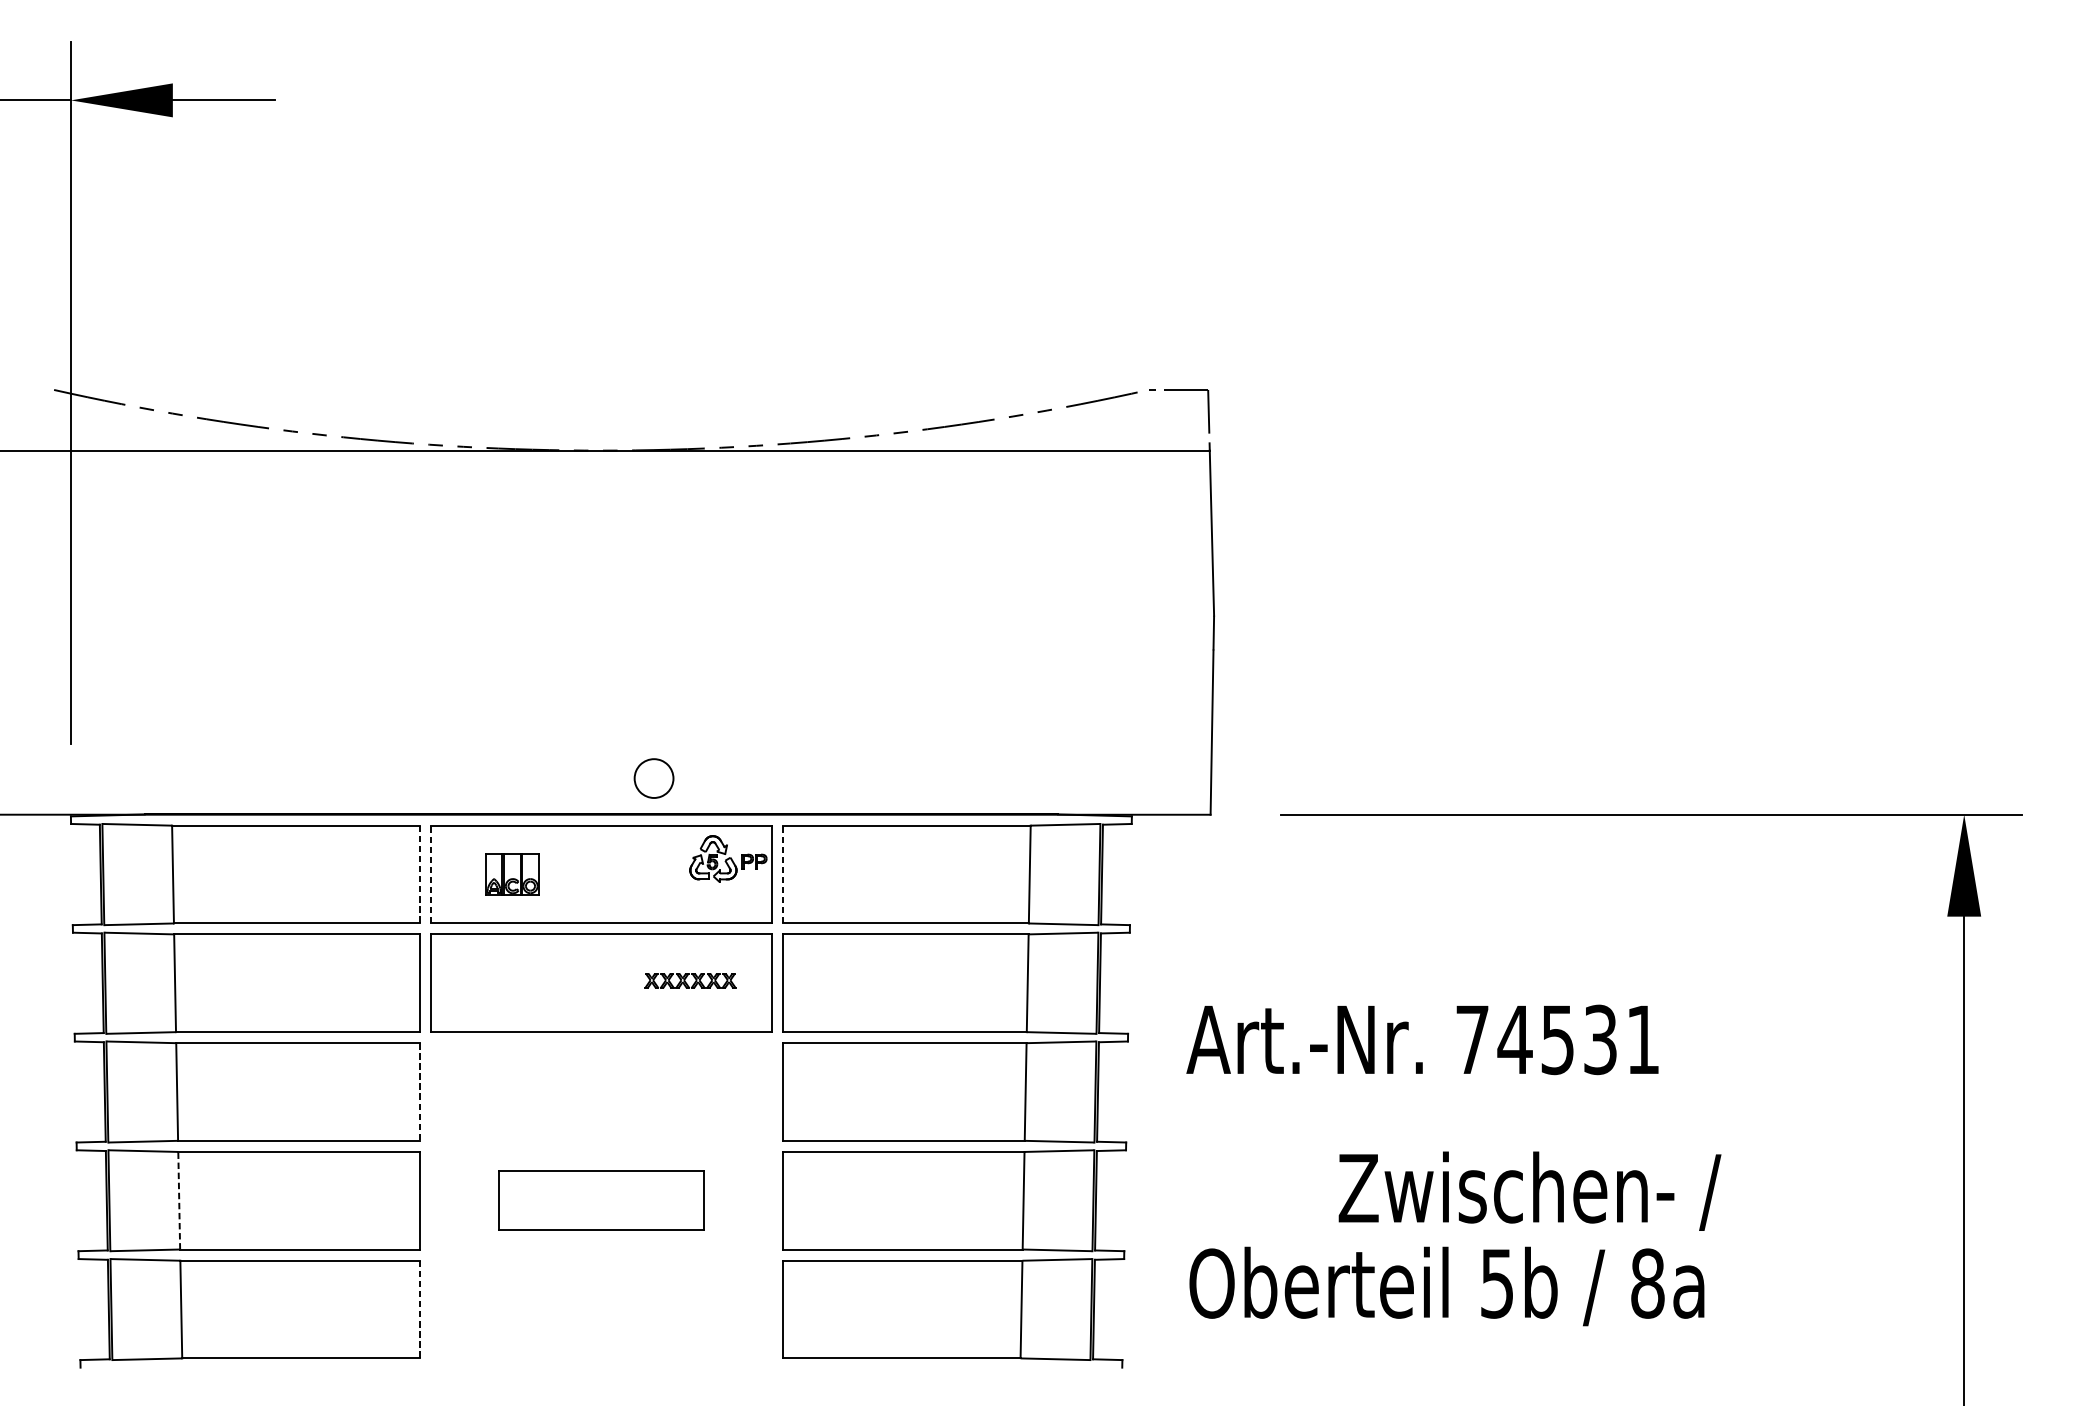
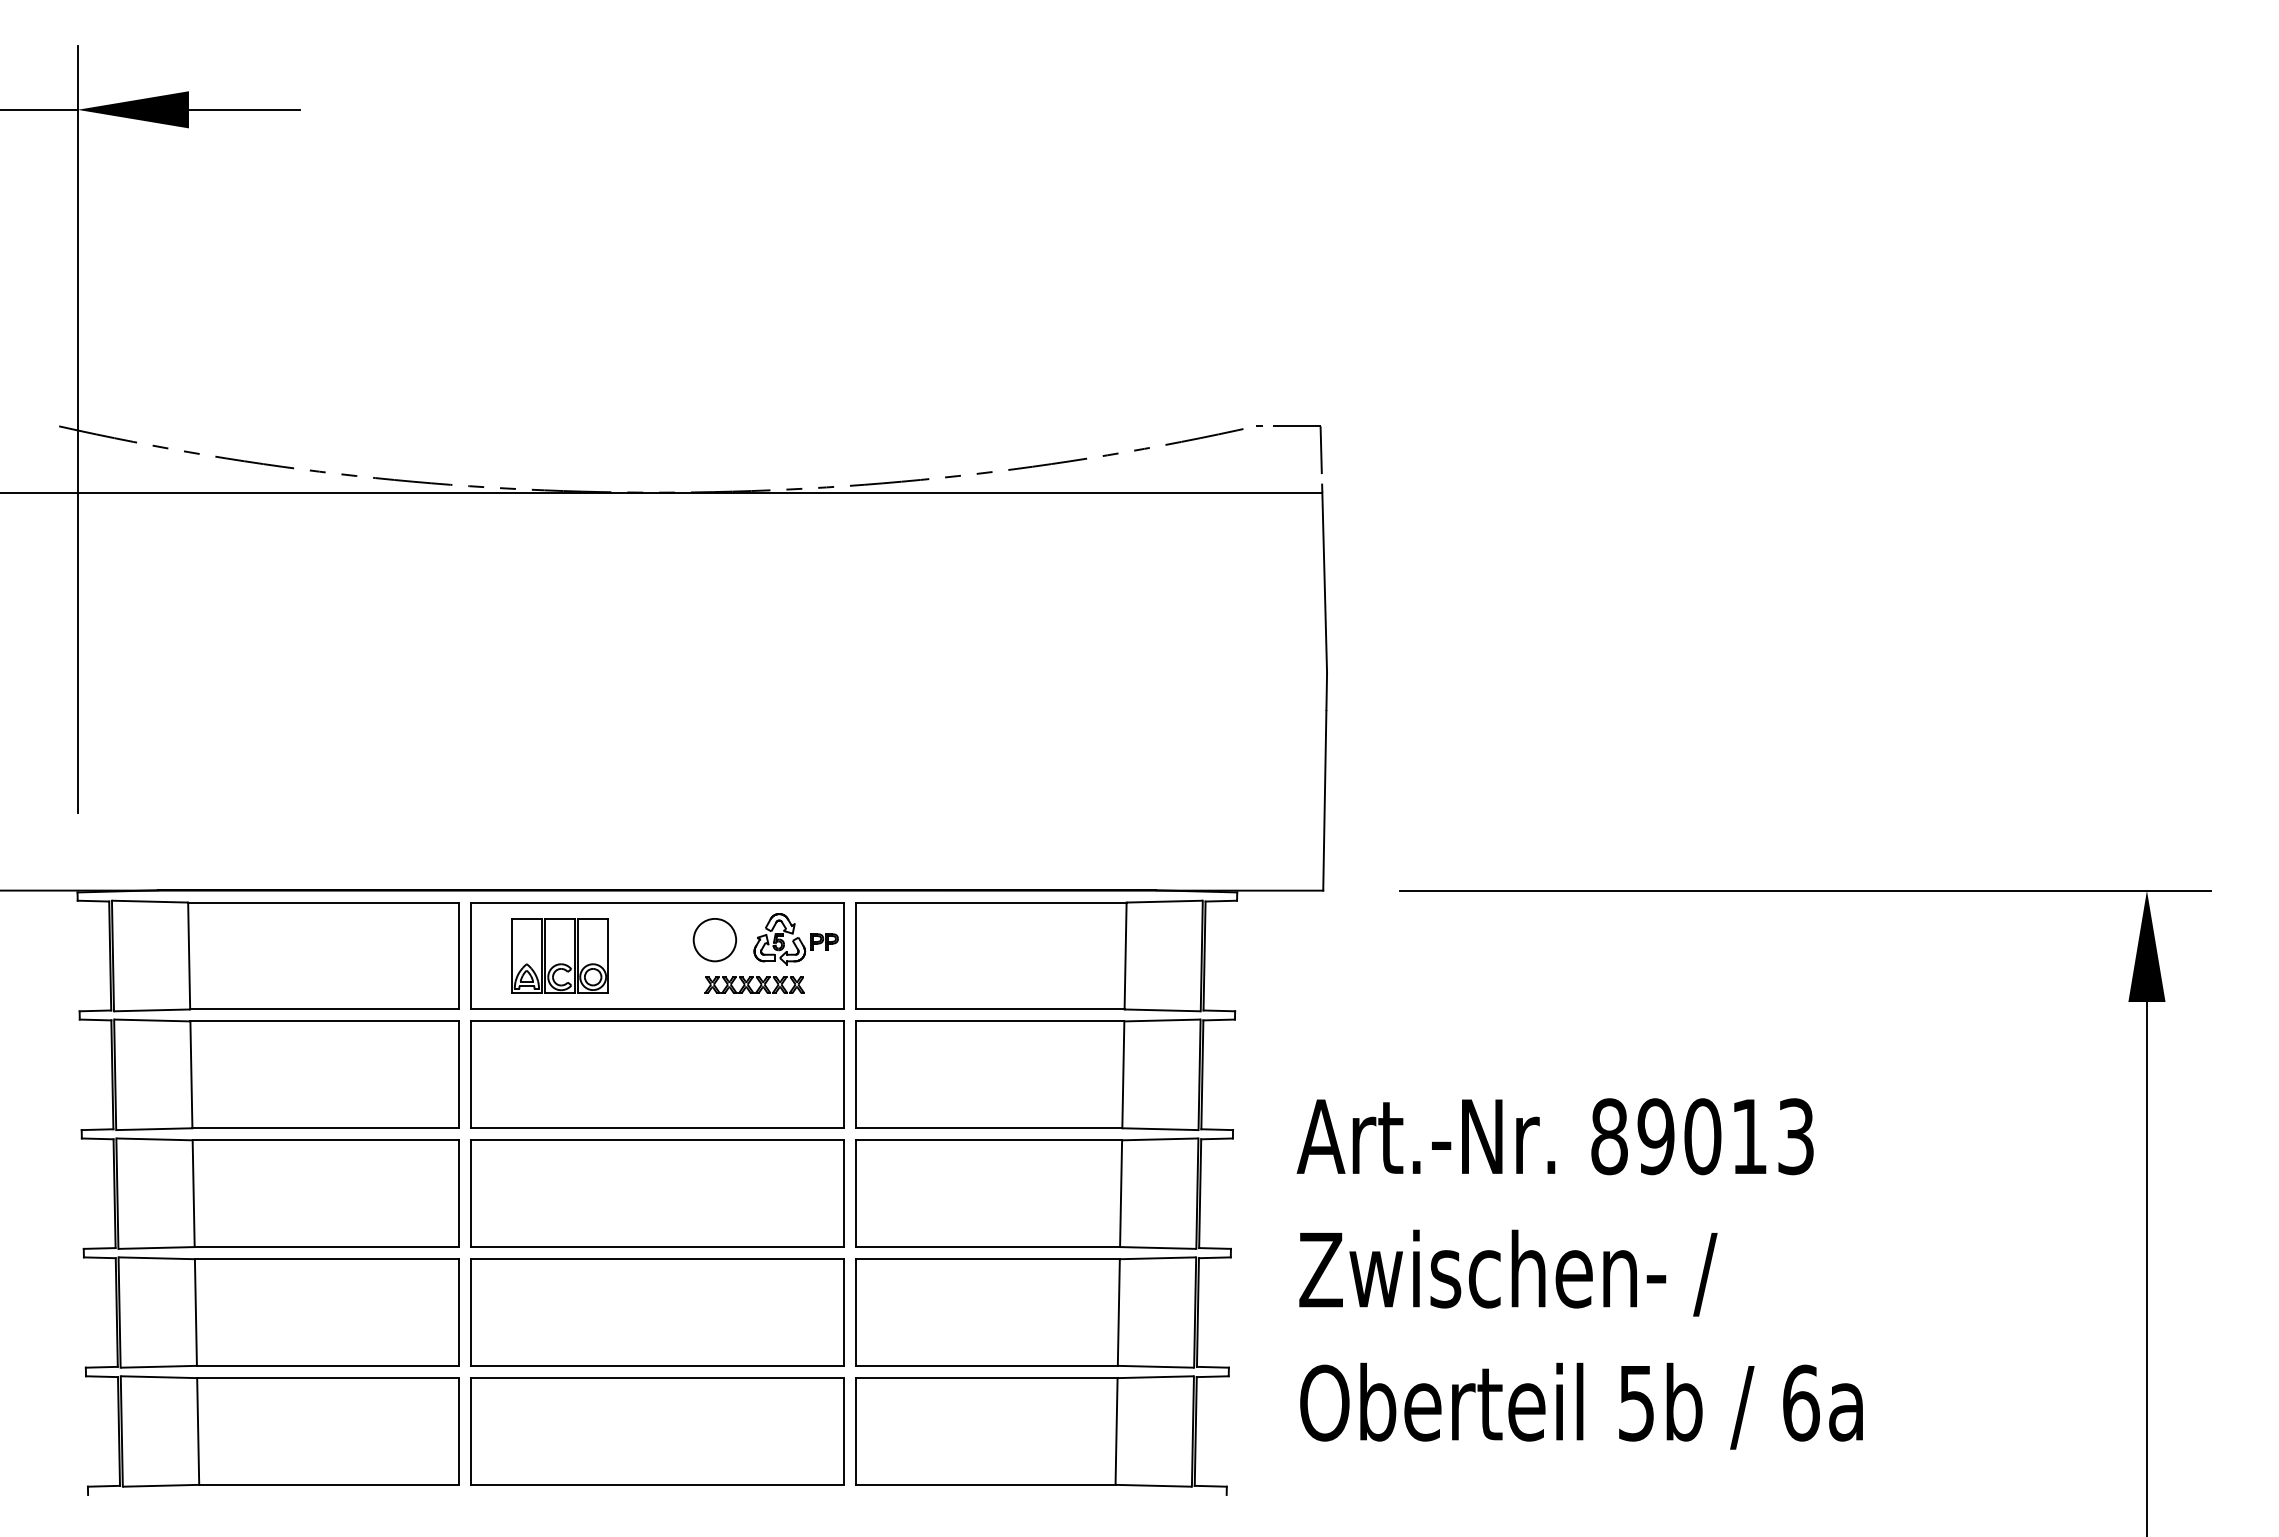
part: (653, 778) -> (714, 940), moved
line: (430, 874) -> (470, 955), dashed -> solid
part: (511, 874) -> (559, 955), size x1.67
line: (782, 874) -> (855, 955), dashed -> solid
line: (420, 875) -> (459, 956), dashed -> solid
part: (690, 980) -> (754, 984), moved
text: (1557, 1039) -> (1702, 1136), 74531 -> 89013
part: (601, 1091) -> (657, 1193), added
line: (420, 1092) -> (459, 1194), dashed -> solid
text: (1530, 1190) -> (1508, 1272), moved
line: (178, 1200) -> (195, 1312), dashed -> solid
part: (601, 1200) -> (657, 1312), size x1.67
text: (1648, 1283) -> (1801, 1402), 8a -> 6a
part: (601, 1309) -> (657, 1431), added
line: (420, 1310) -> (459, 1432), dashed -> solid

